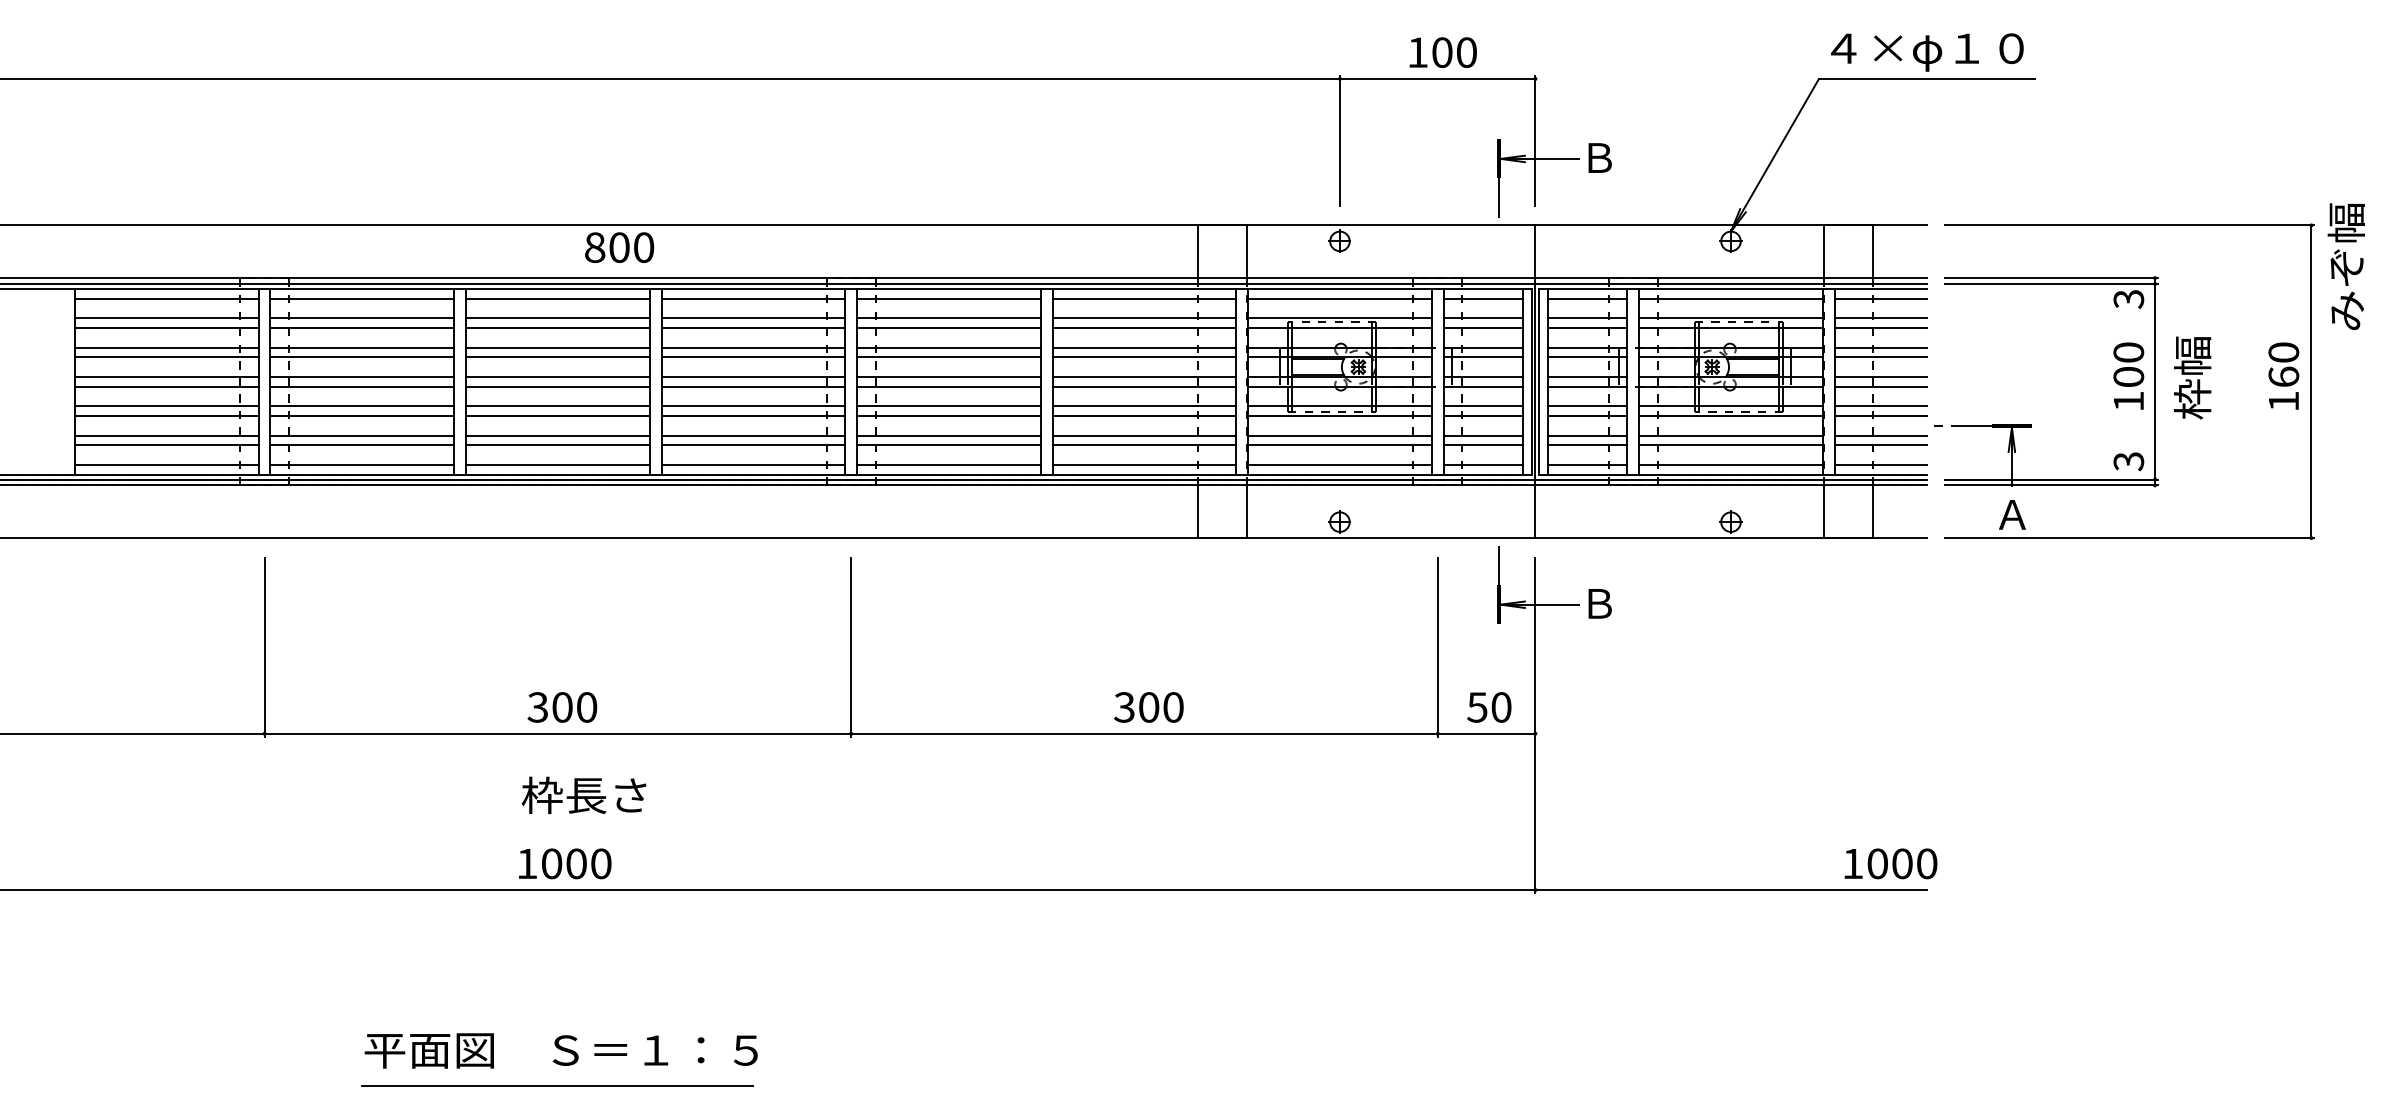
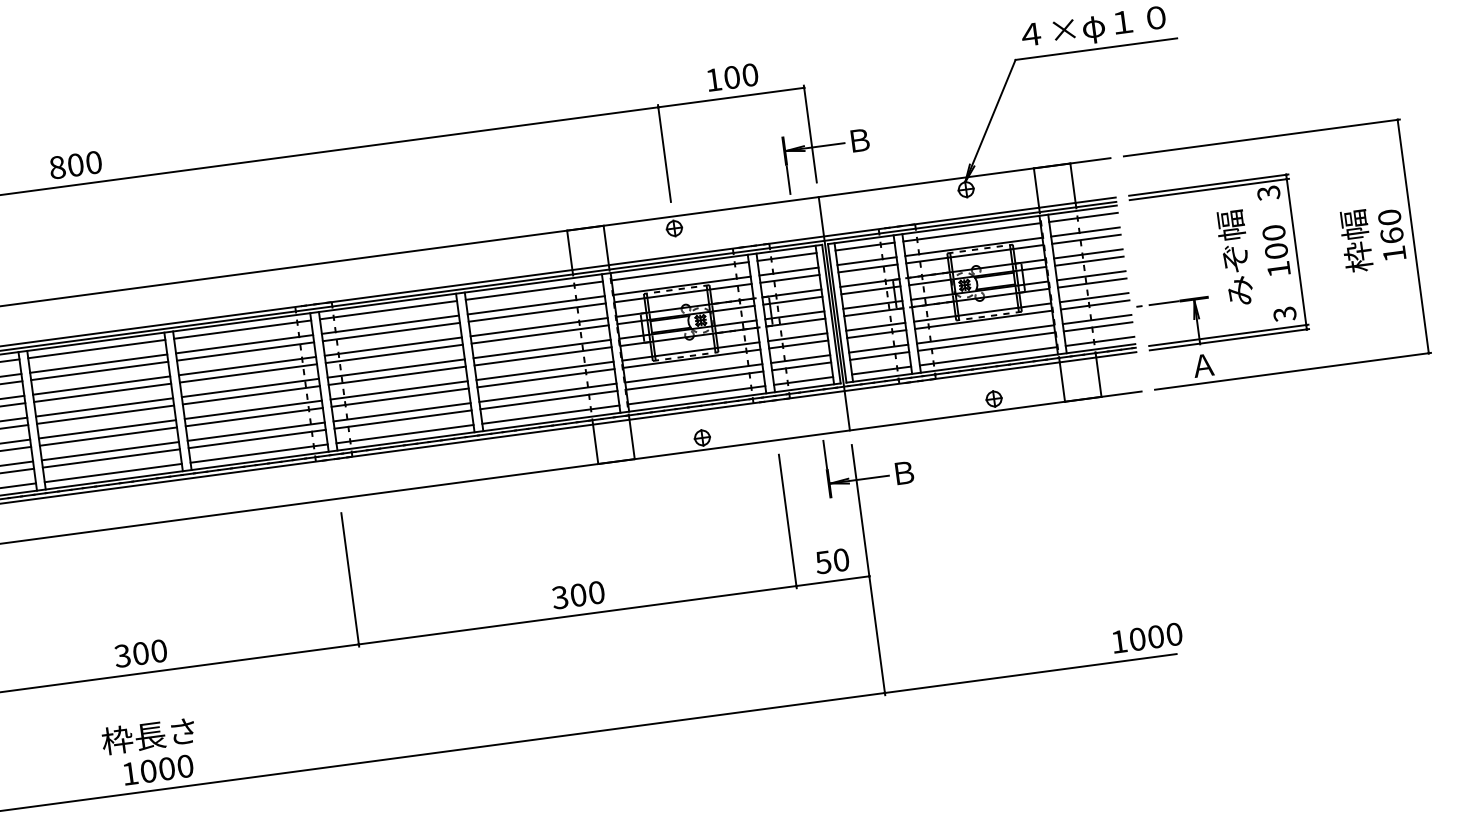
text: (619, 247) -> (75, 164), moved
text: (2345, 266) -> (1234, 257), moved
text: (2192, 377) -> (1356, 240), moved
text: (583, 794) -> (148, 735), moved

